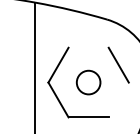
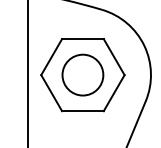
line: (88, 48) -> (82, 39), added
circle: (88, 81) -> (82, 74), size x1.67
line: (118, 100) -> (113, 93), added

